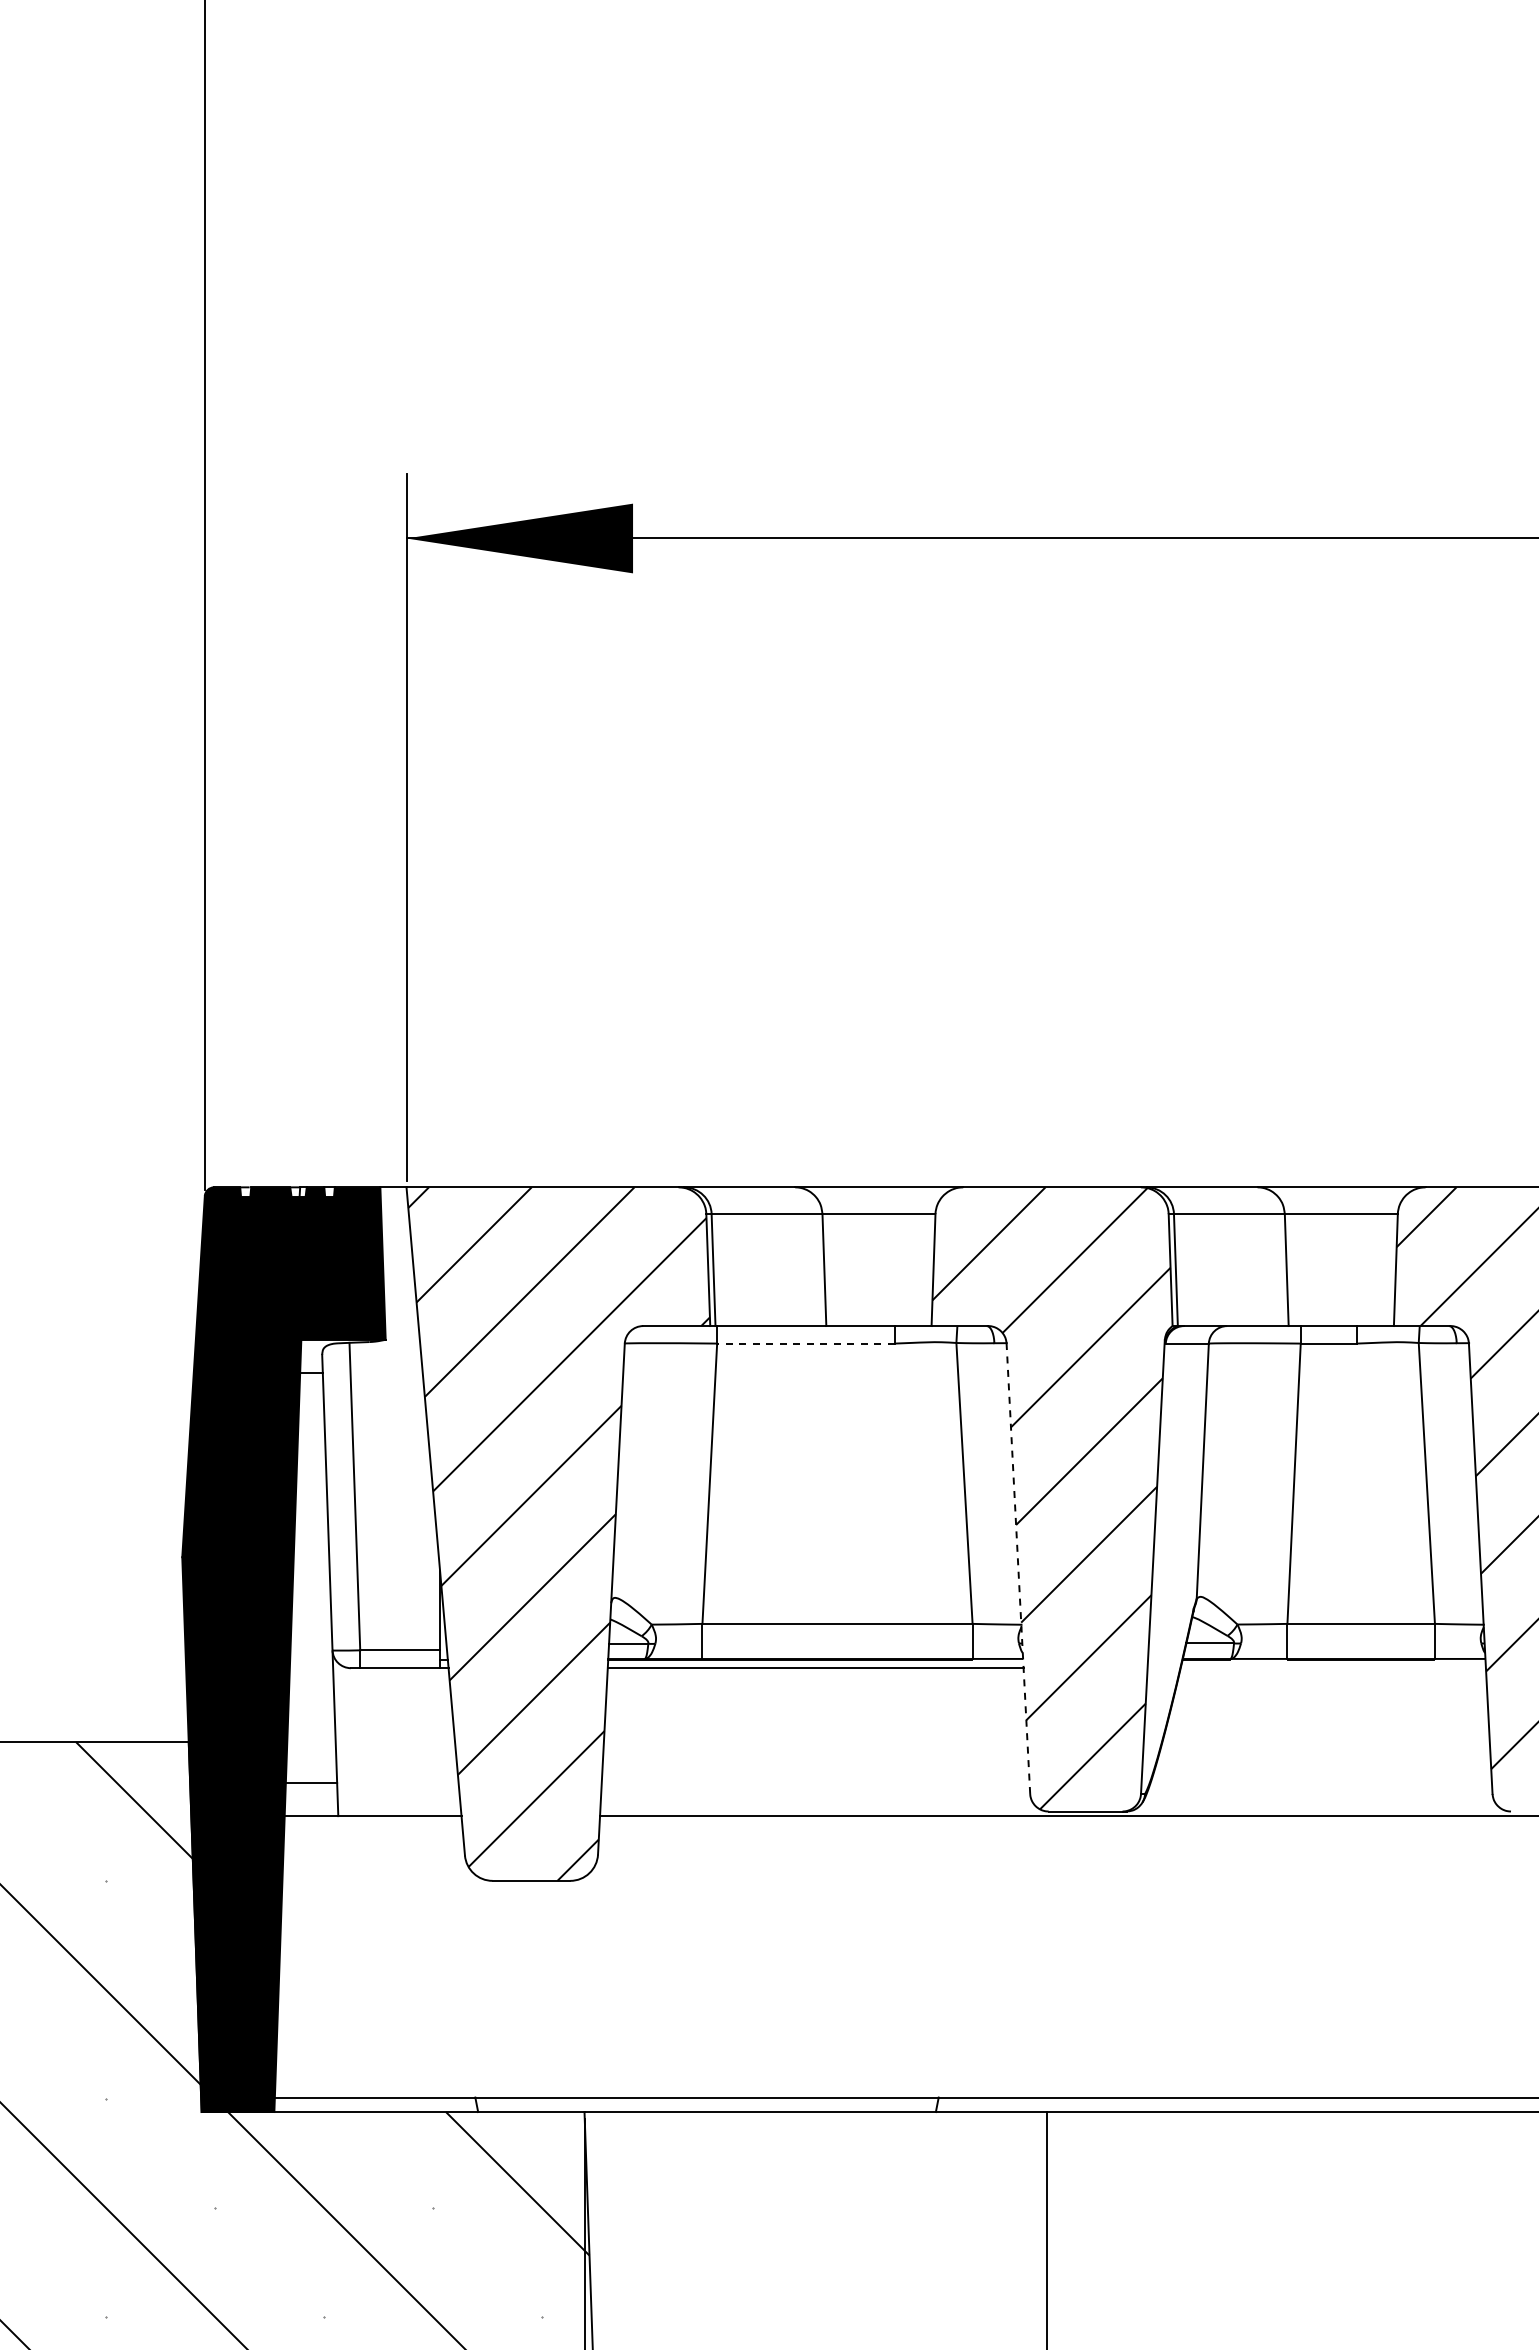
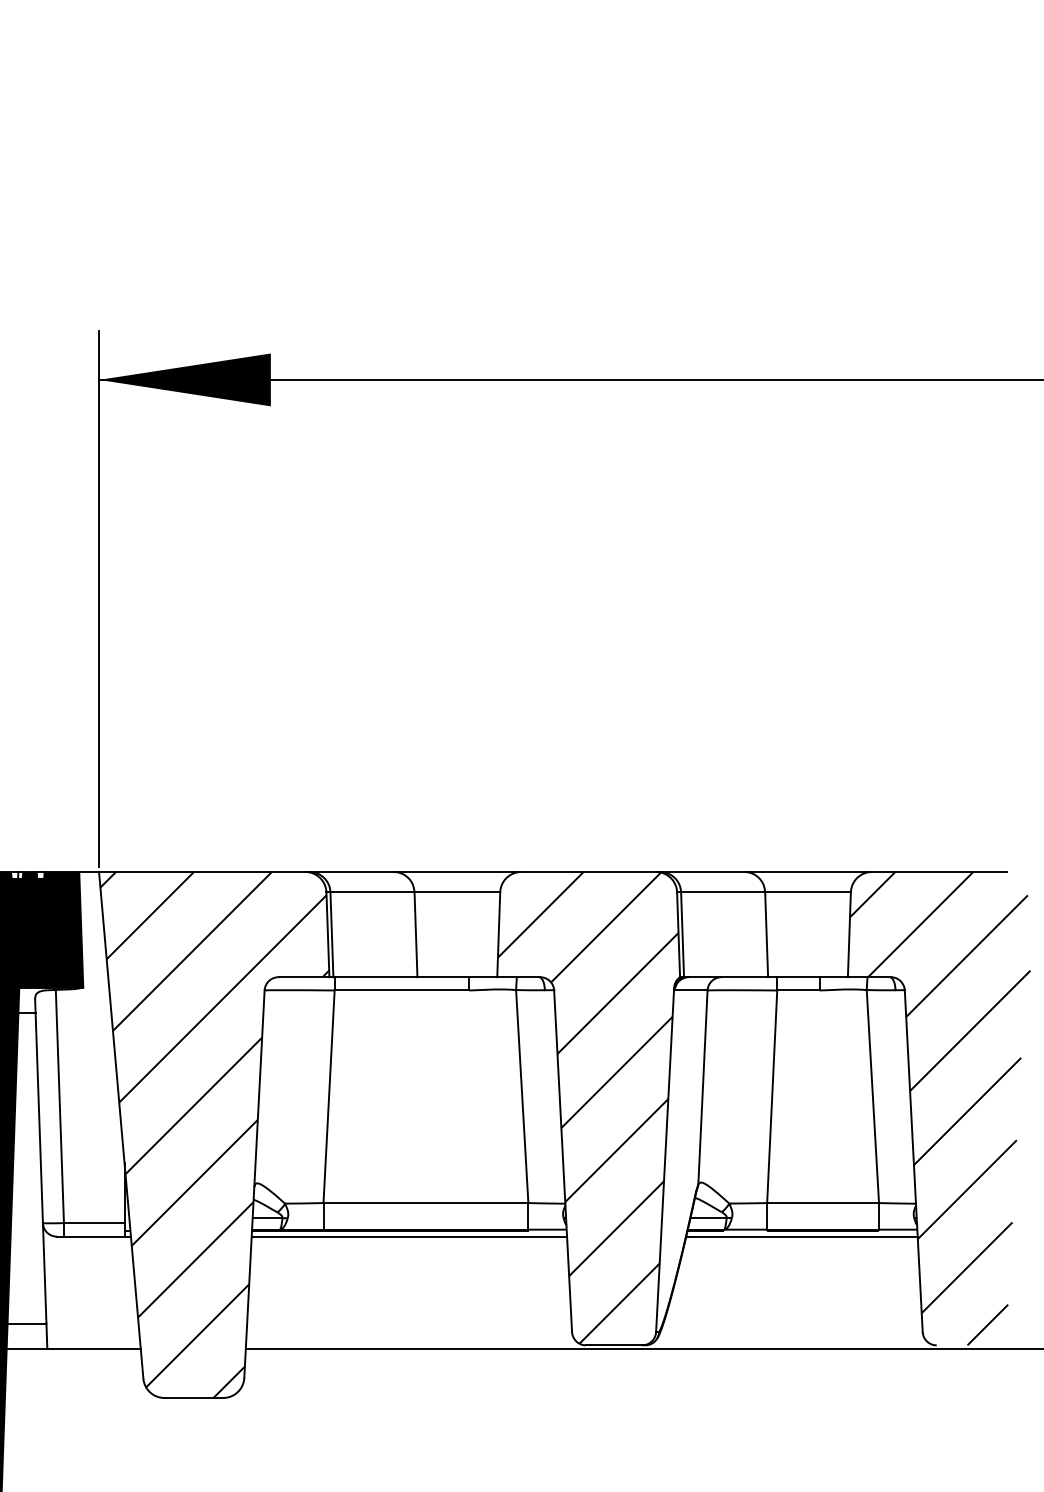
line: (805, 1343) -> (401, 990), dashed -> solid
line: (1018, 1568) -> (563, 1161), dashed -> solid
line: (1332, 1668) -> (801, 1236), added

